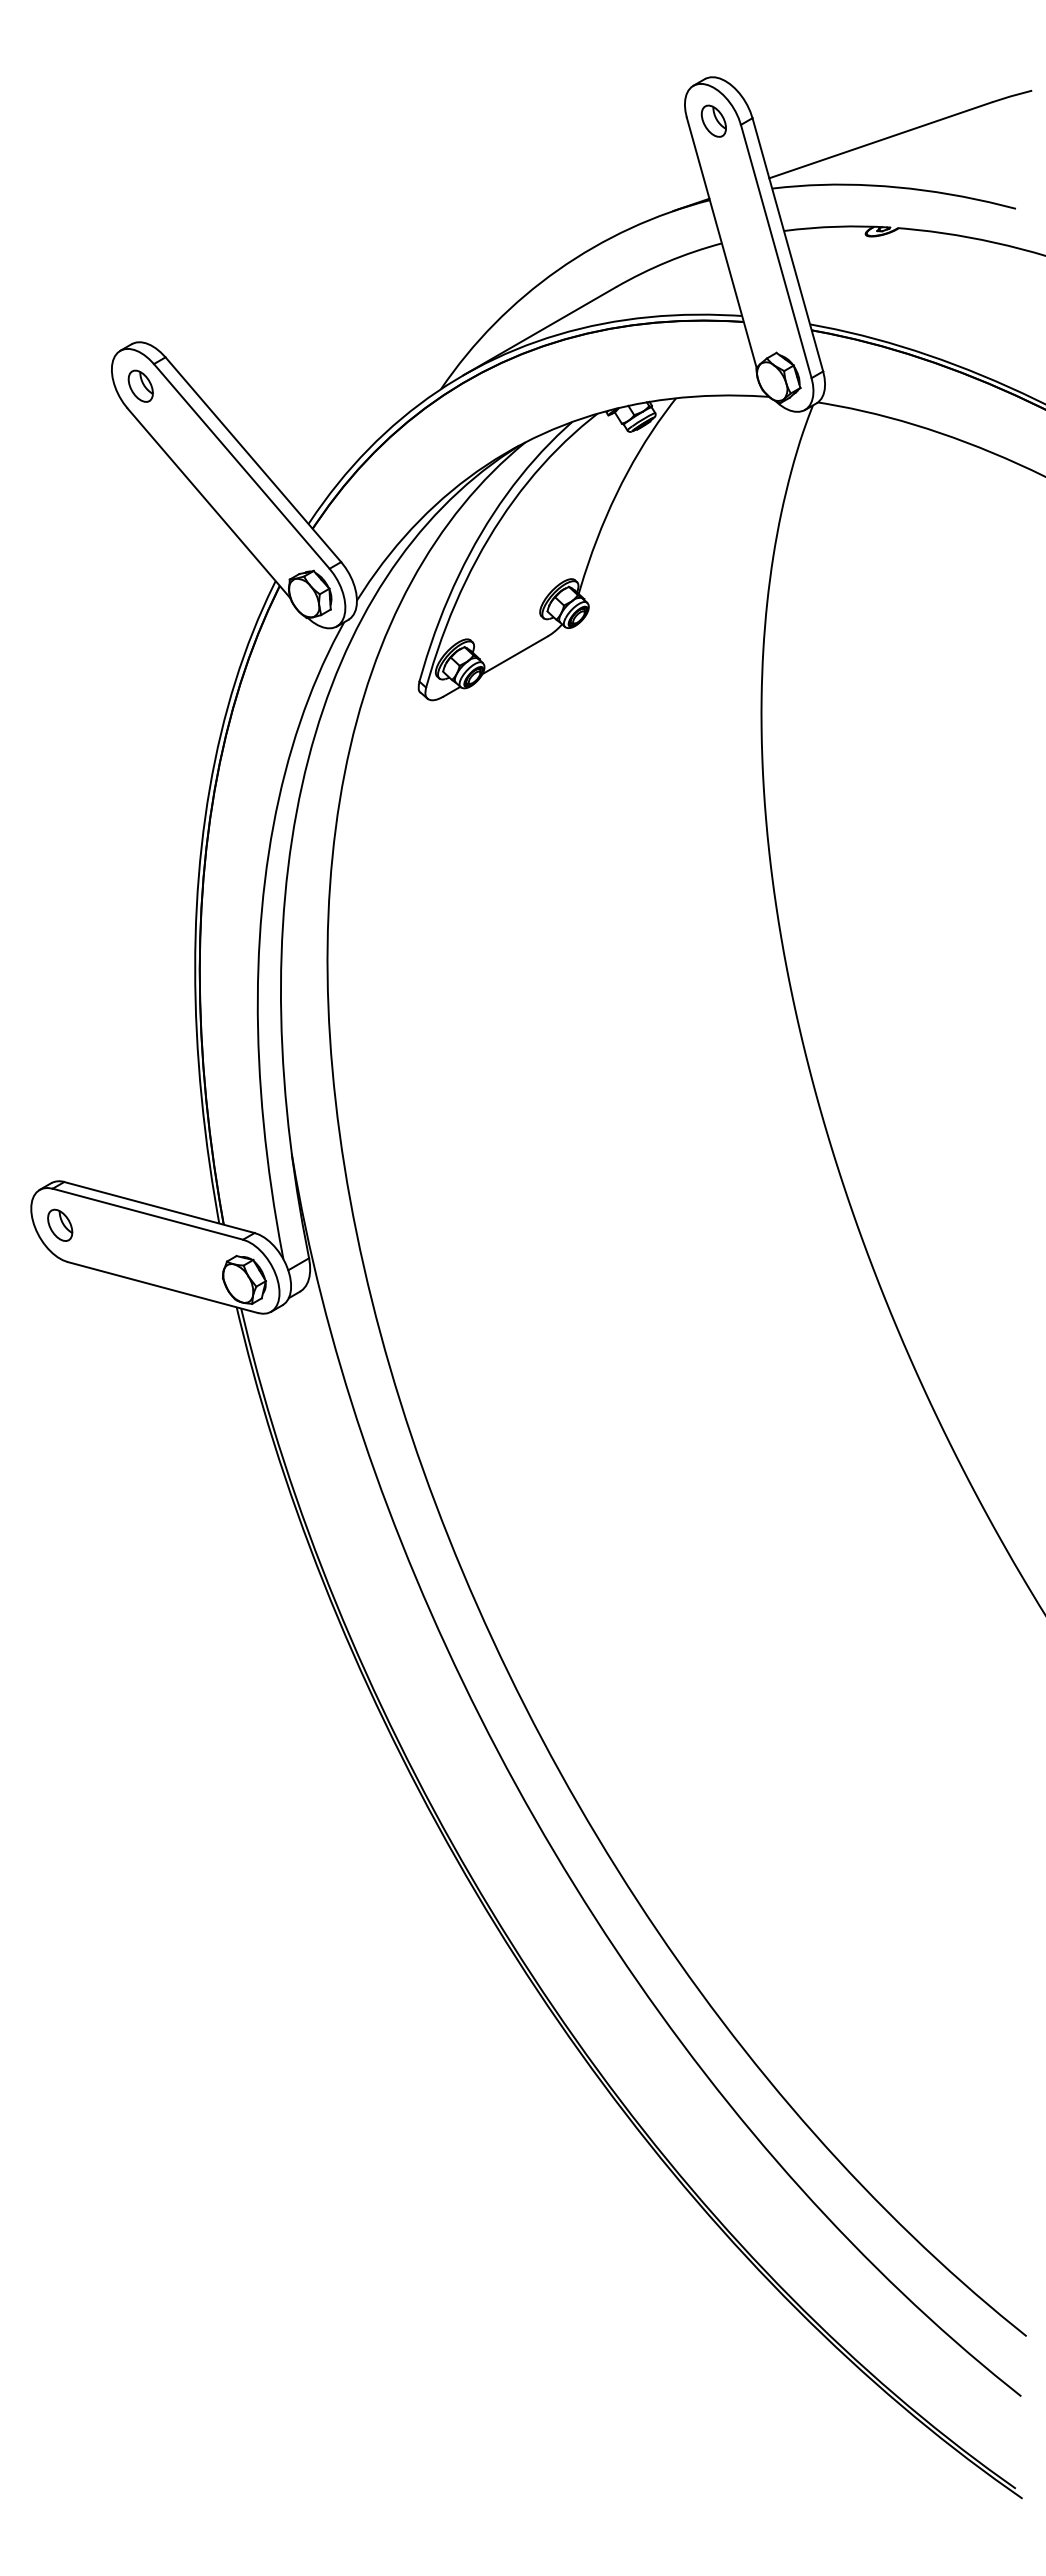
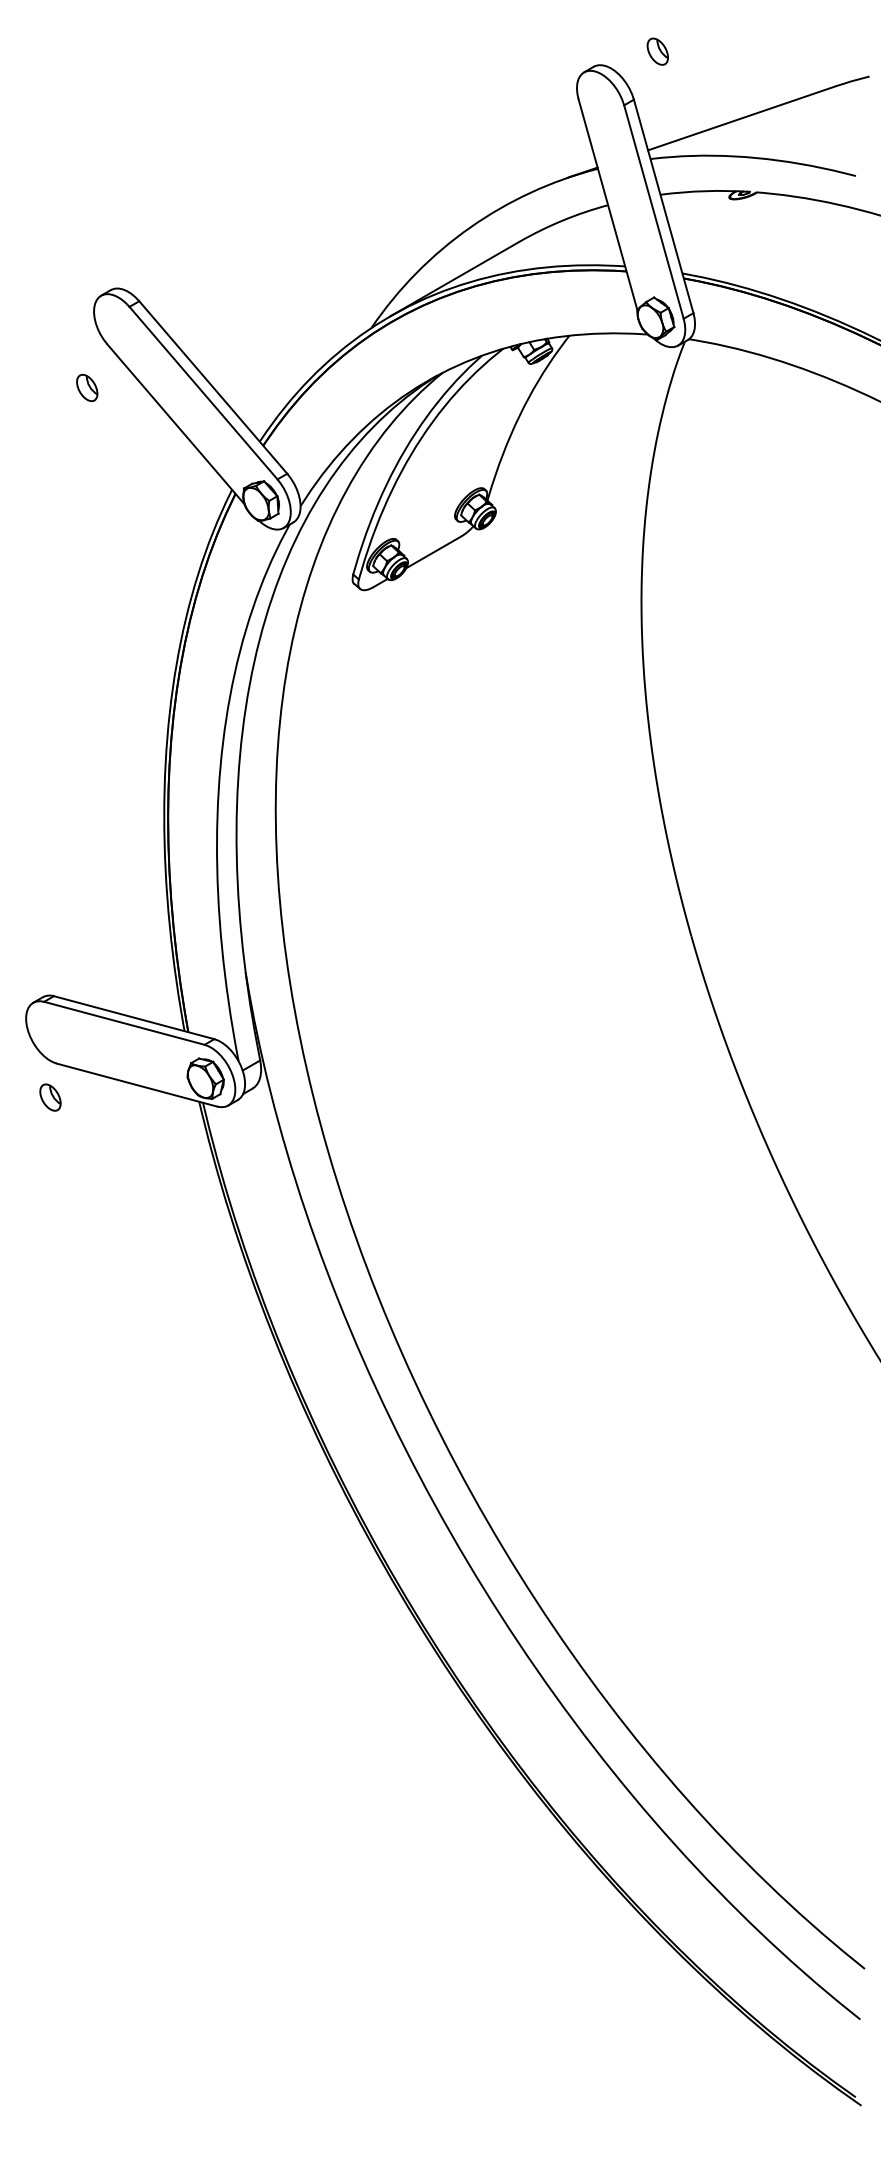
part: (713, 120) -> (657, 51), moved
part: (140, 385) -> (86, 387), moved
part: (60, 1224) -> (50, 1096), moved

